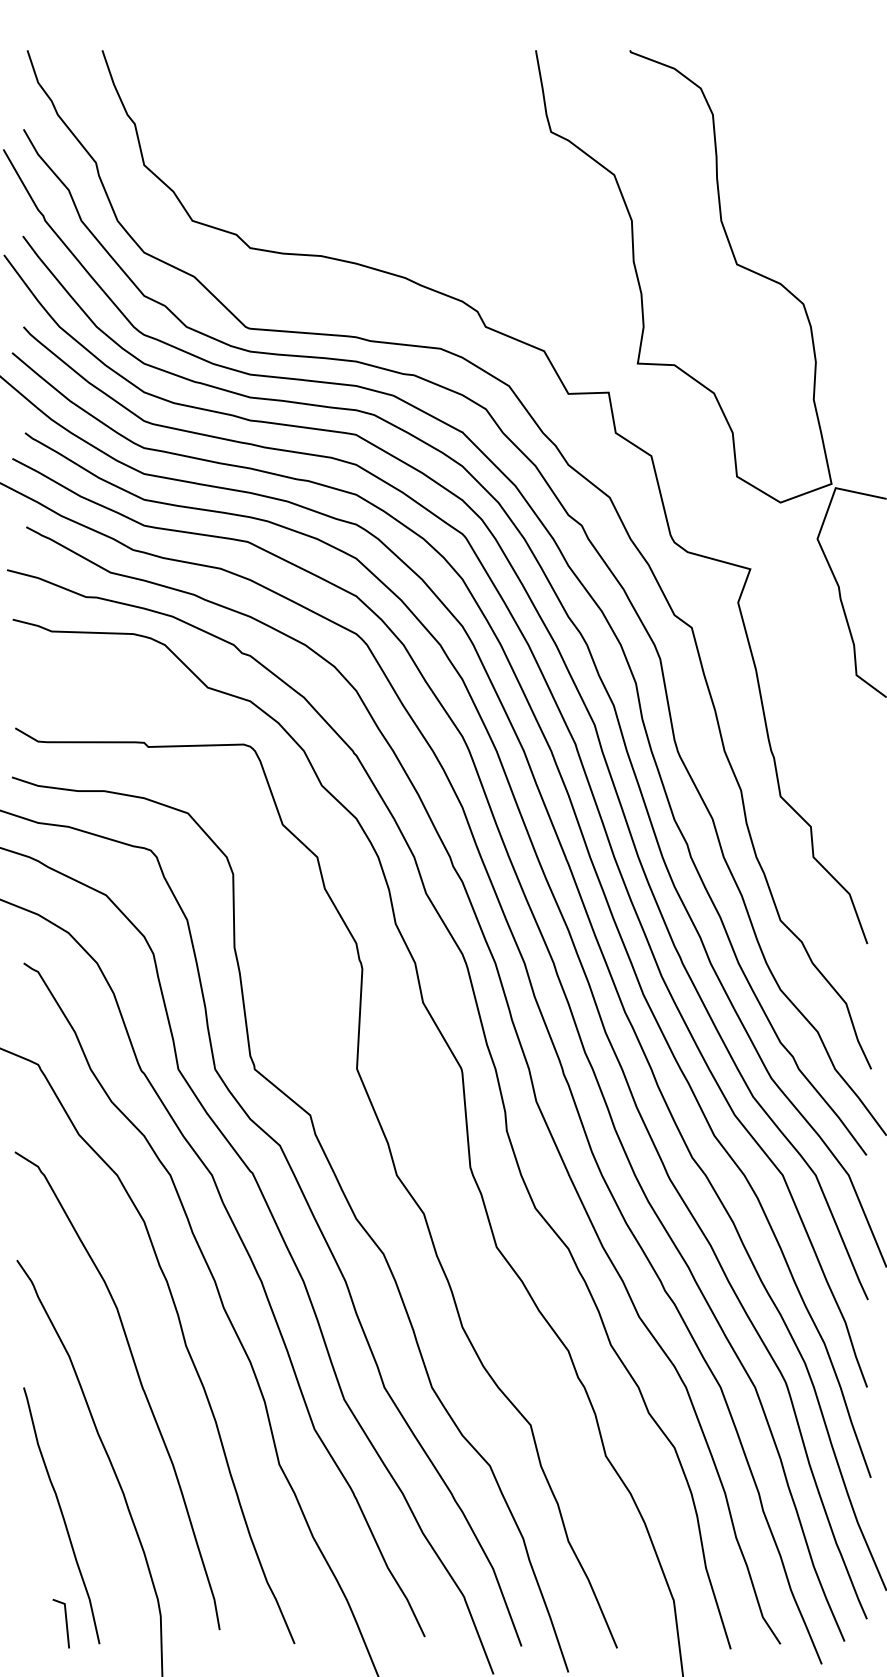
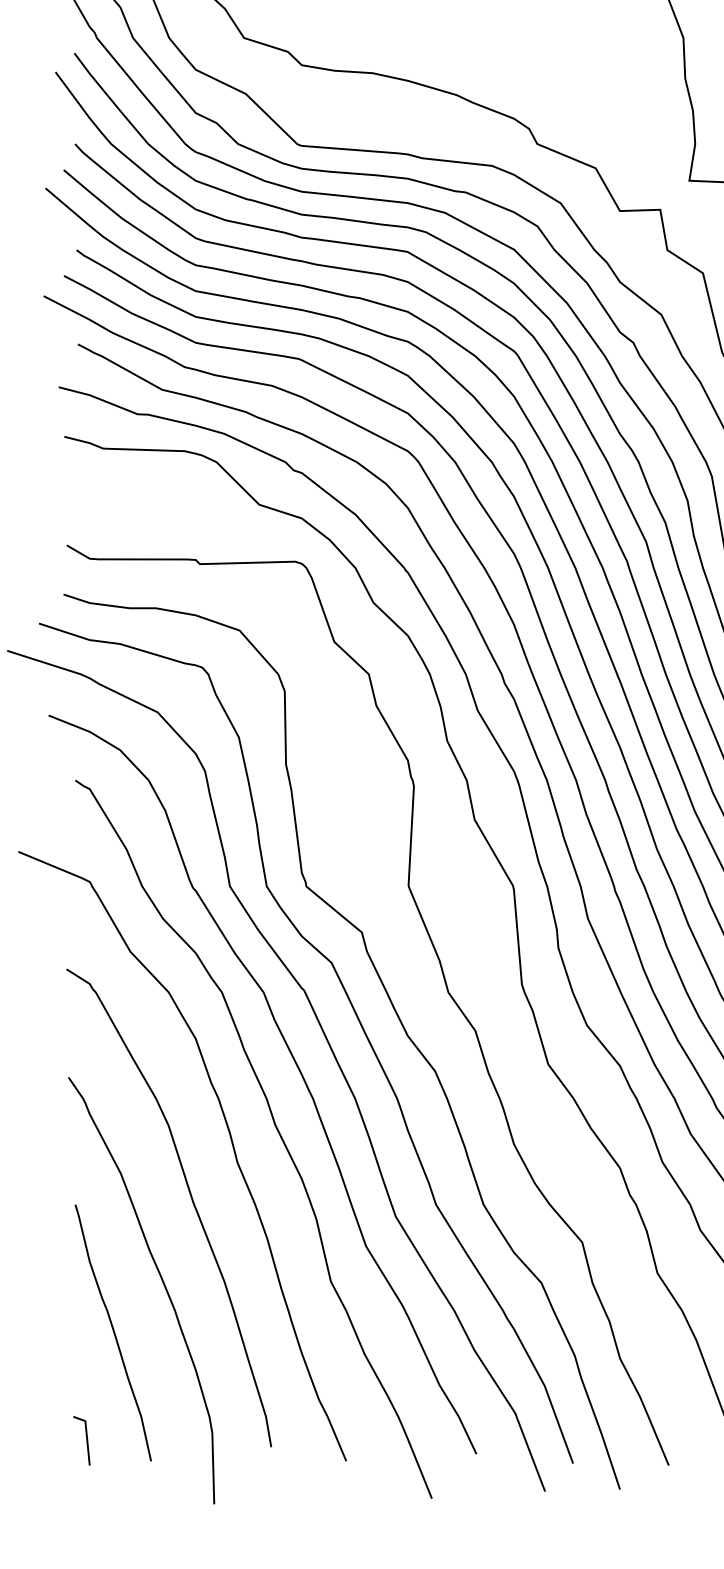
line: (65, 1623) -> (86, 1440), moved

